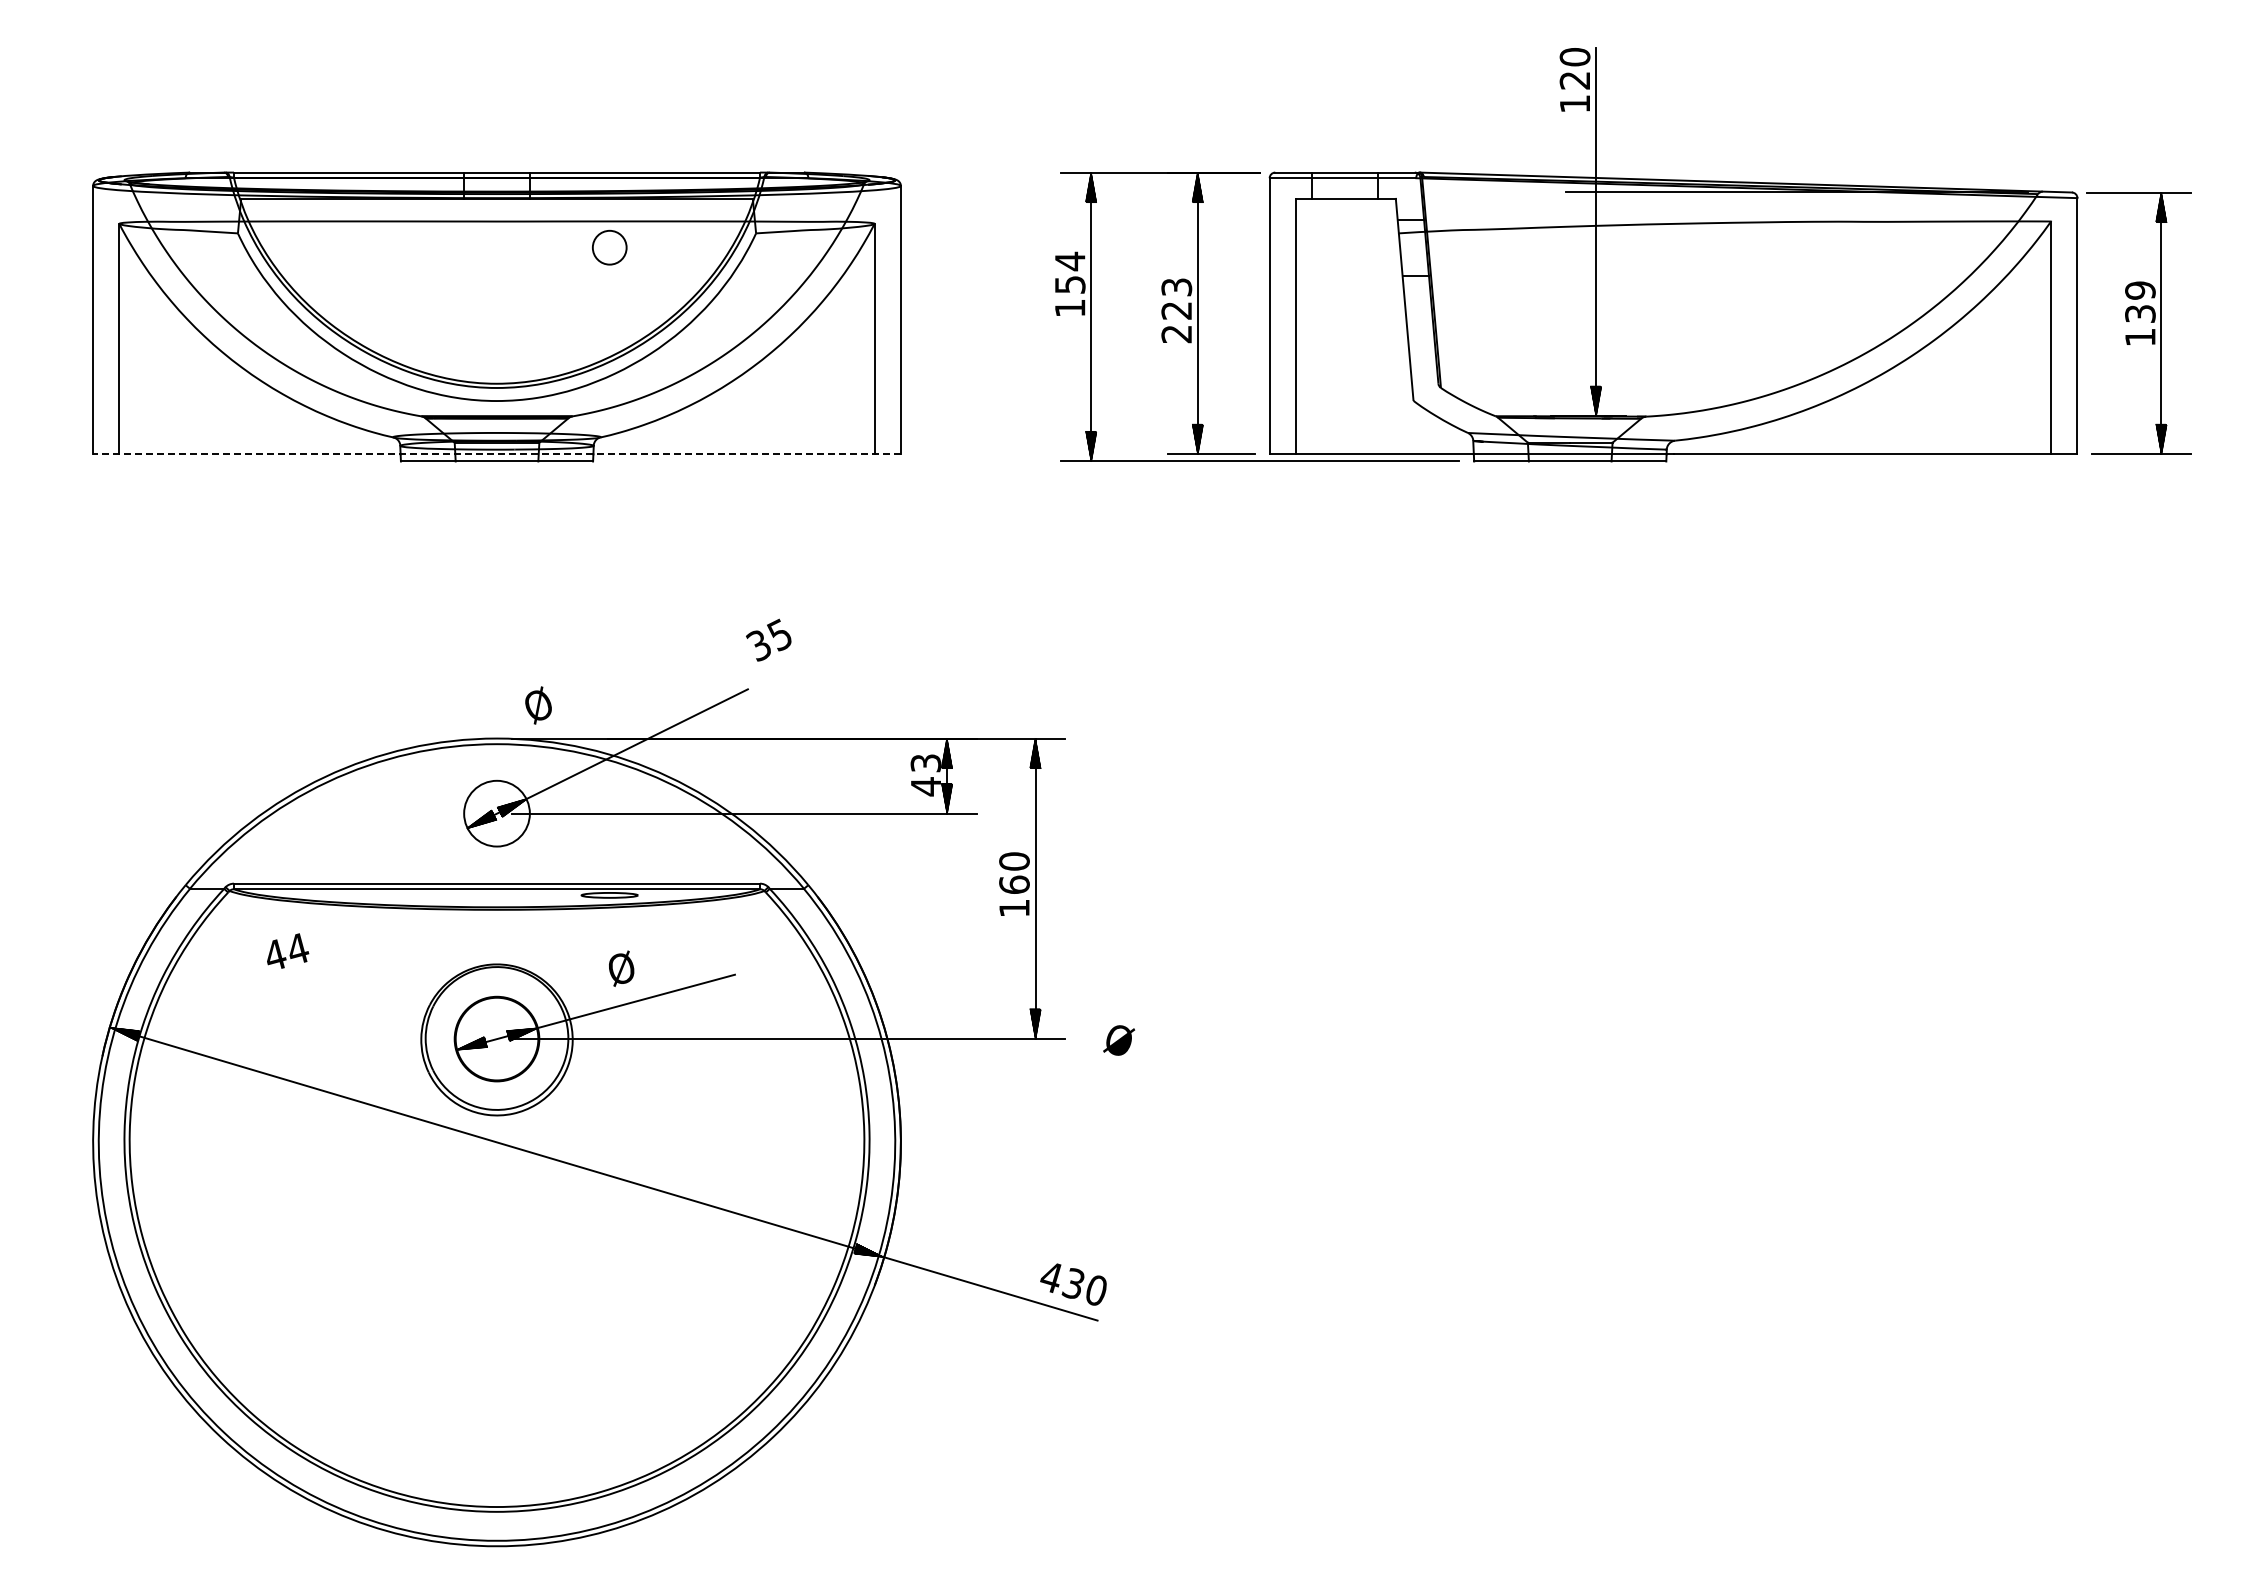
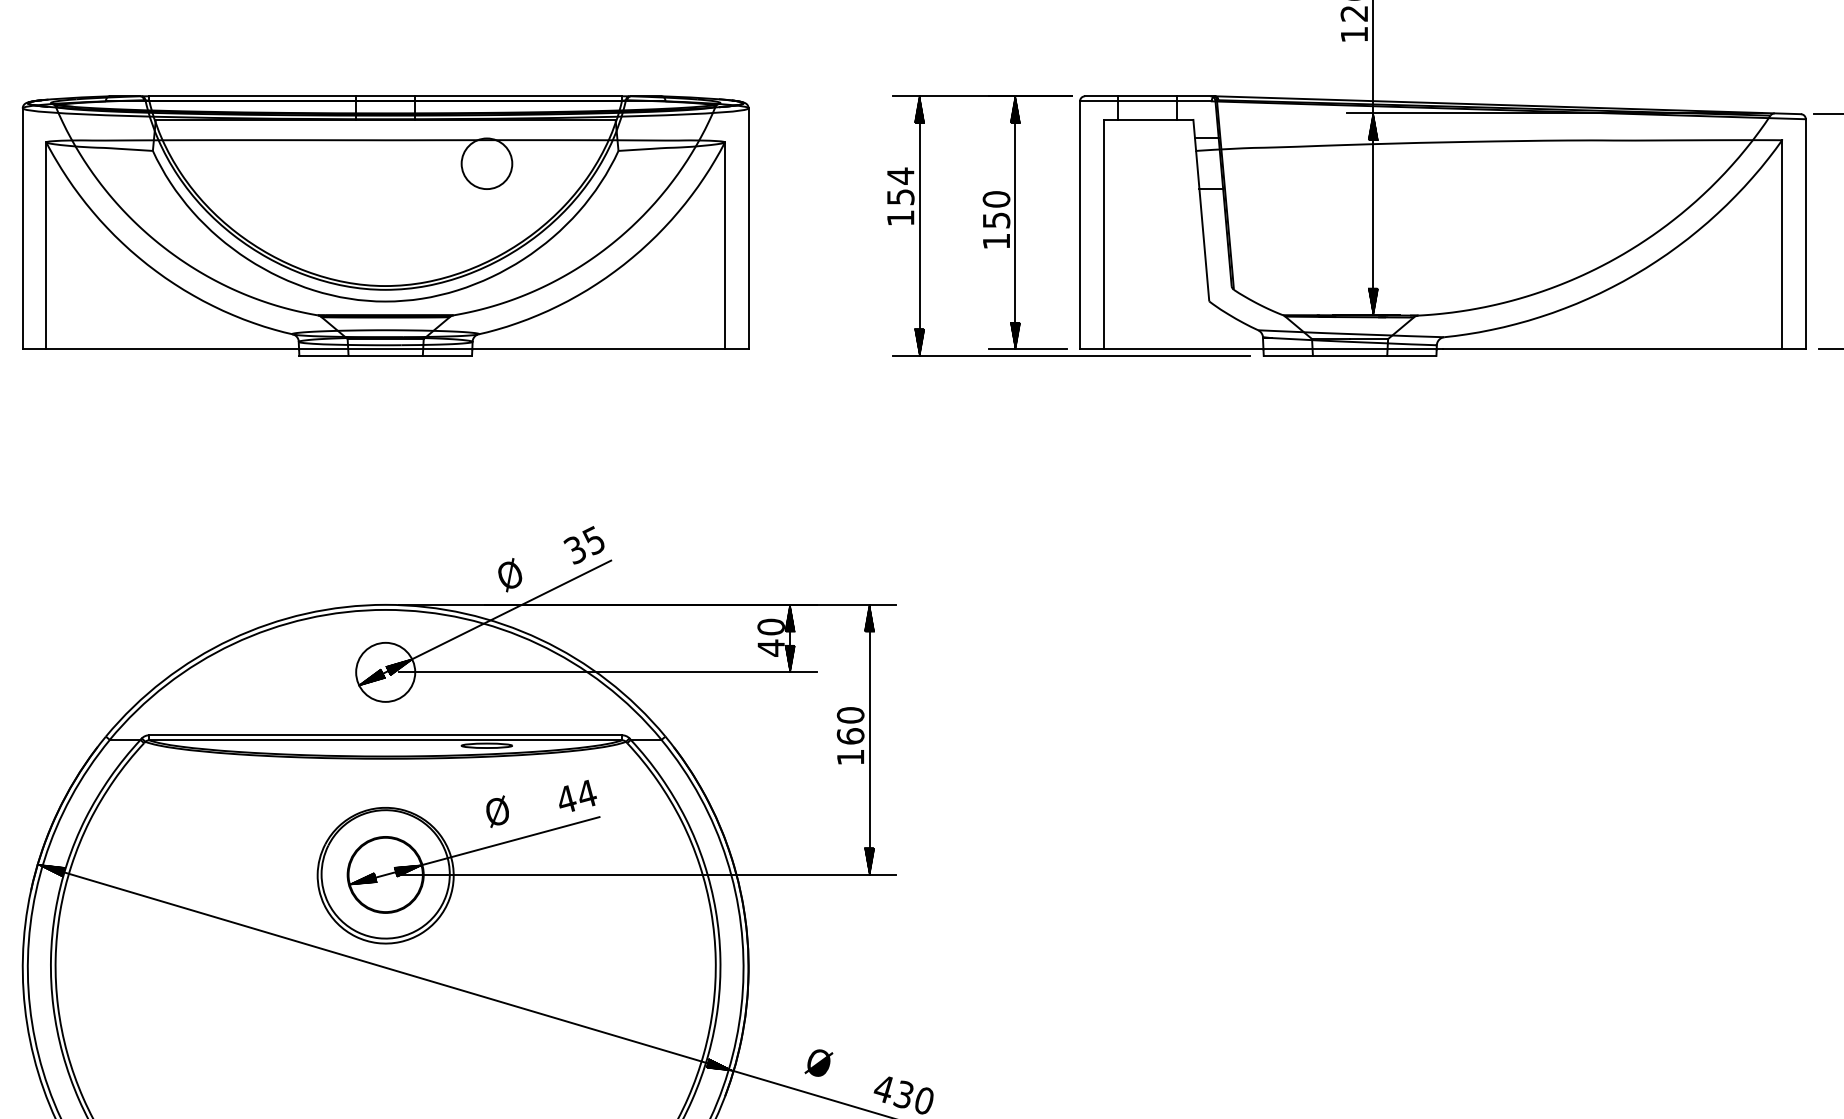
hatch: (1595, 206) -> (1372, 126), added
circle: (609, 247) -> (486, 163), size x1.67
text: (1176, 310) -> (996, 220), 223 -> 150
line: (497, 454) -> (386, 349), dashed -> solid
text: (768, 639) -> (583, 544), moved
text: (538, 705) -> (510, 575), moved
text: (925, 763) -> (770, 627), 43 -> 40
text: (288, 950) -> (578, 795), moved
text: (1119, 1040) -> (819, 1063), moved

